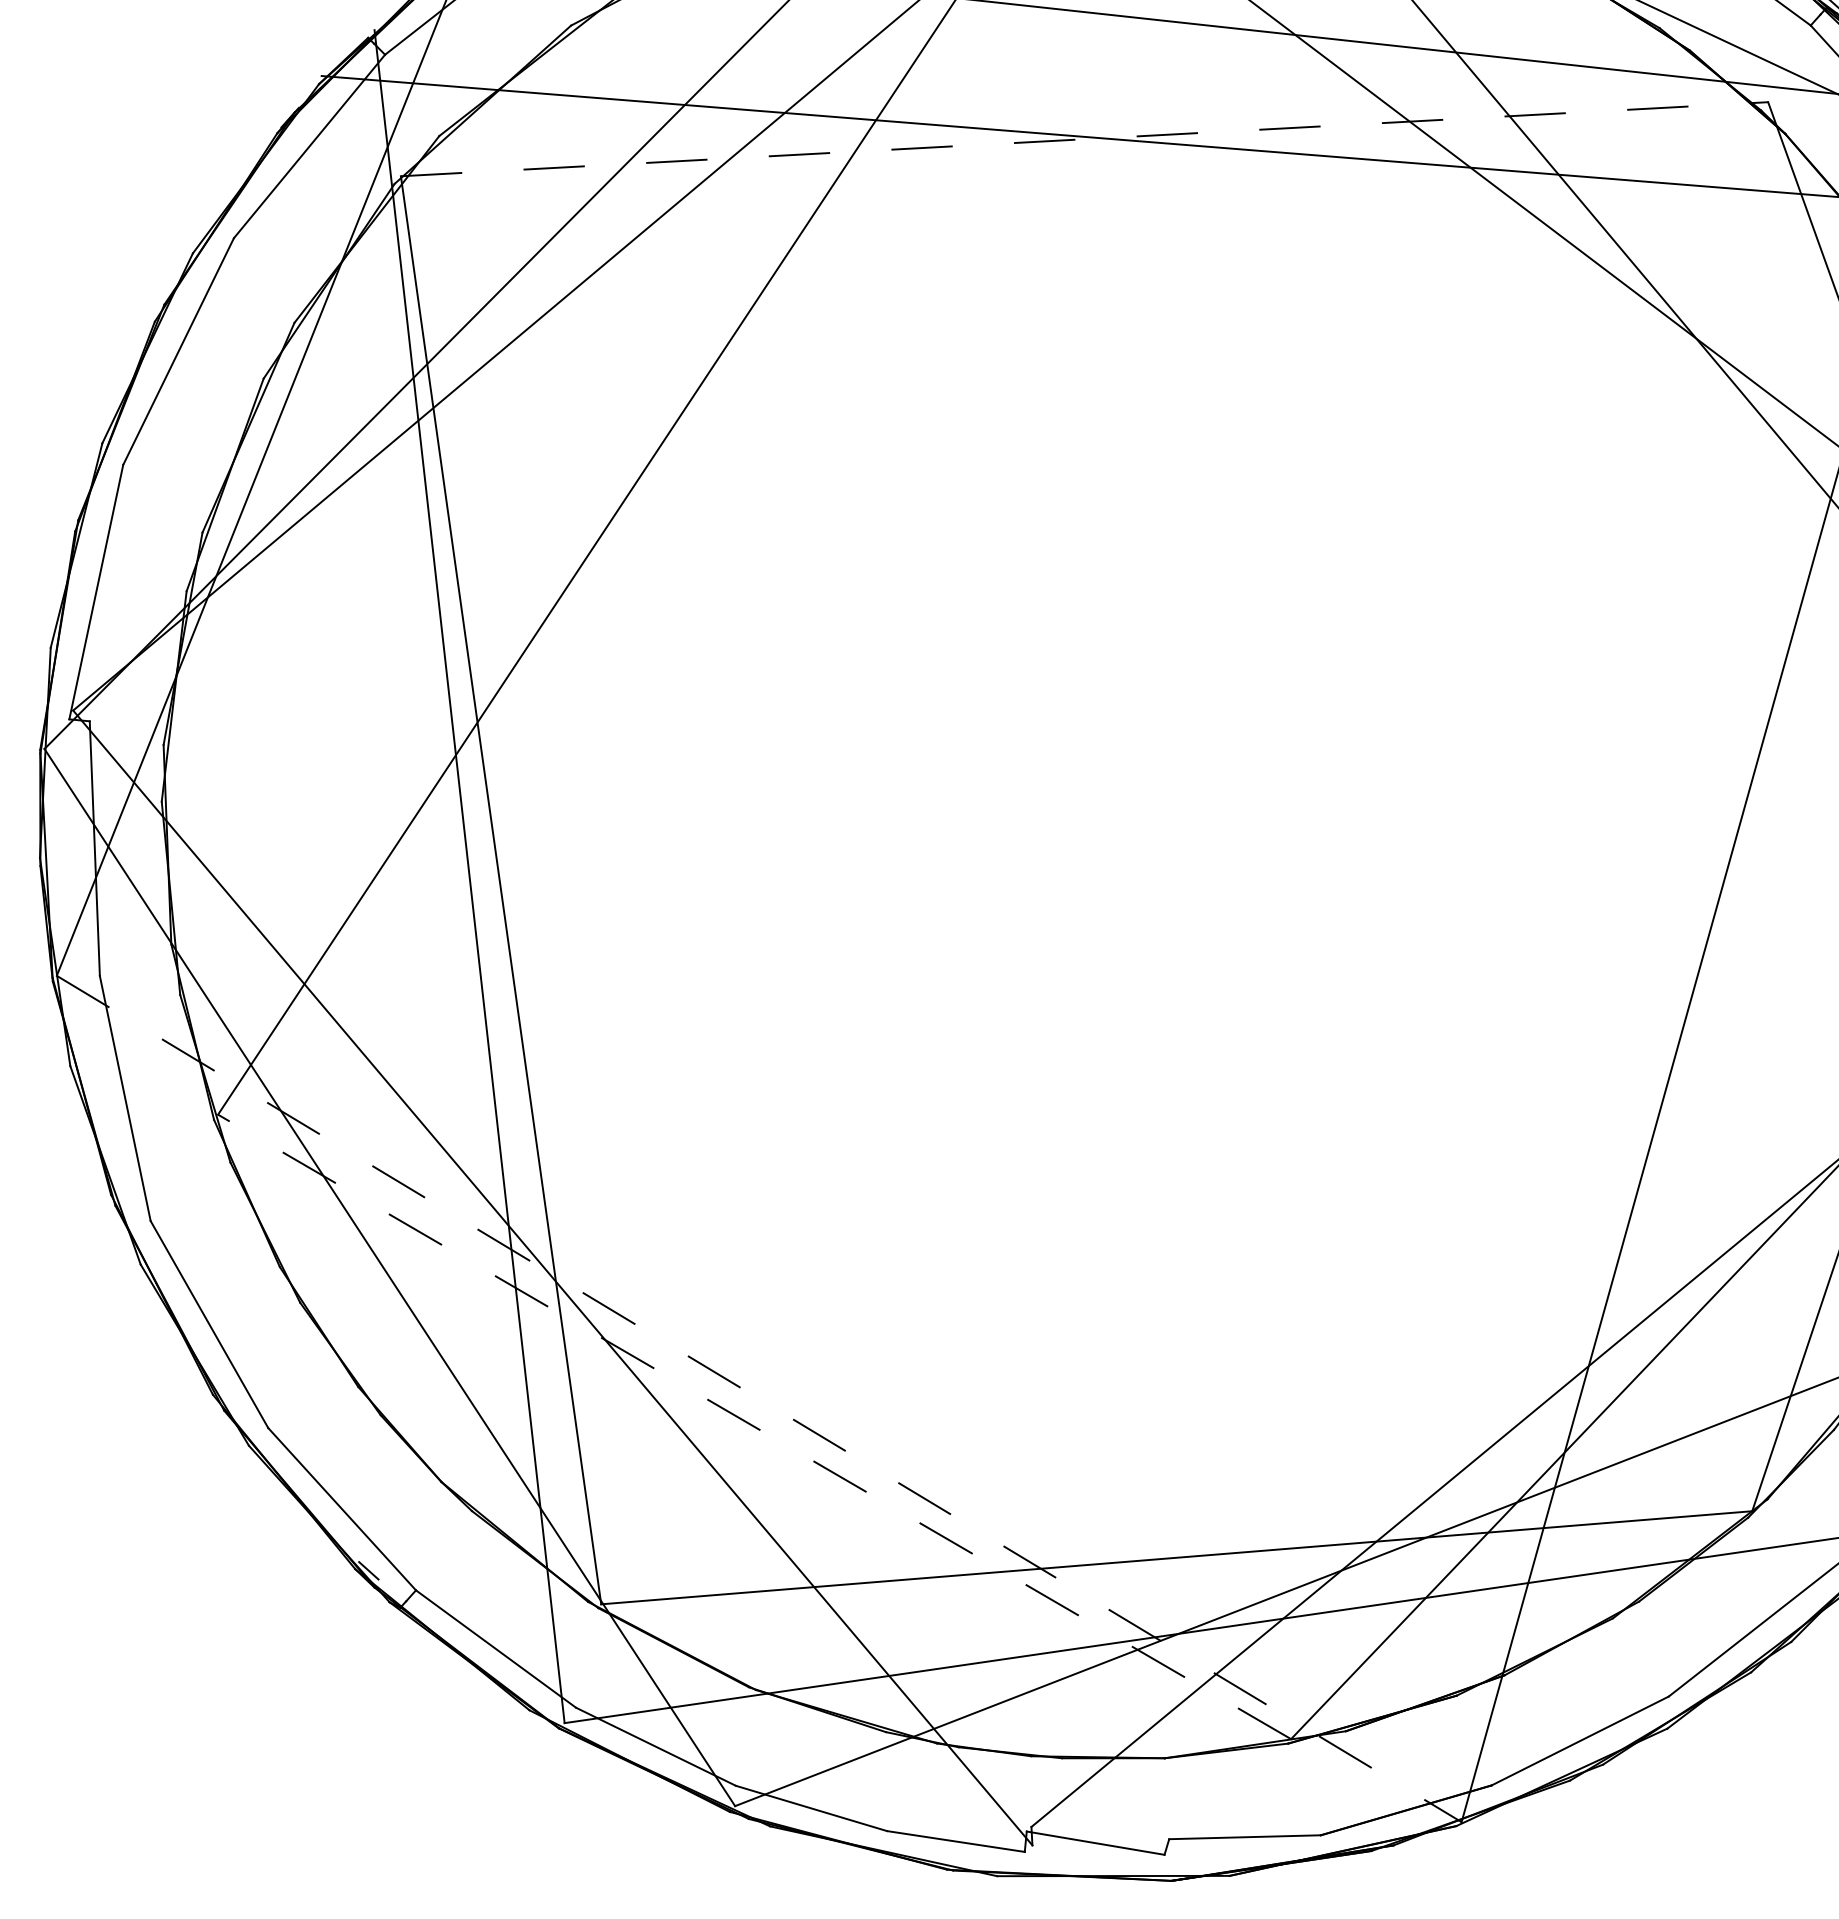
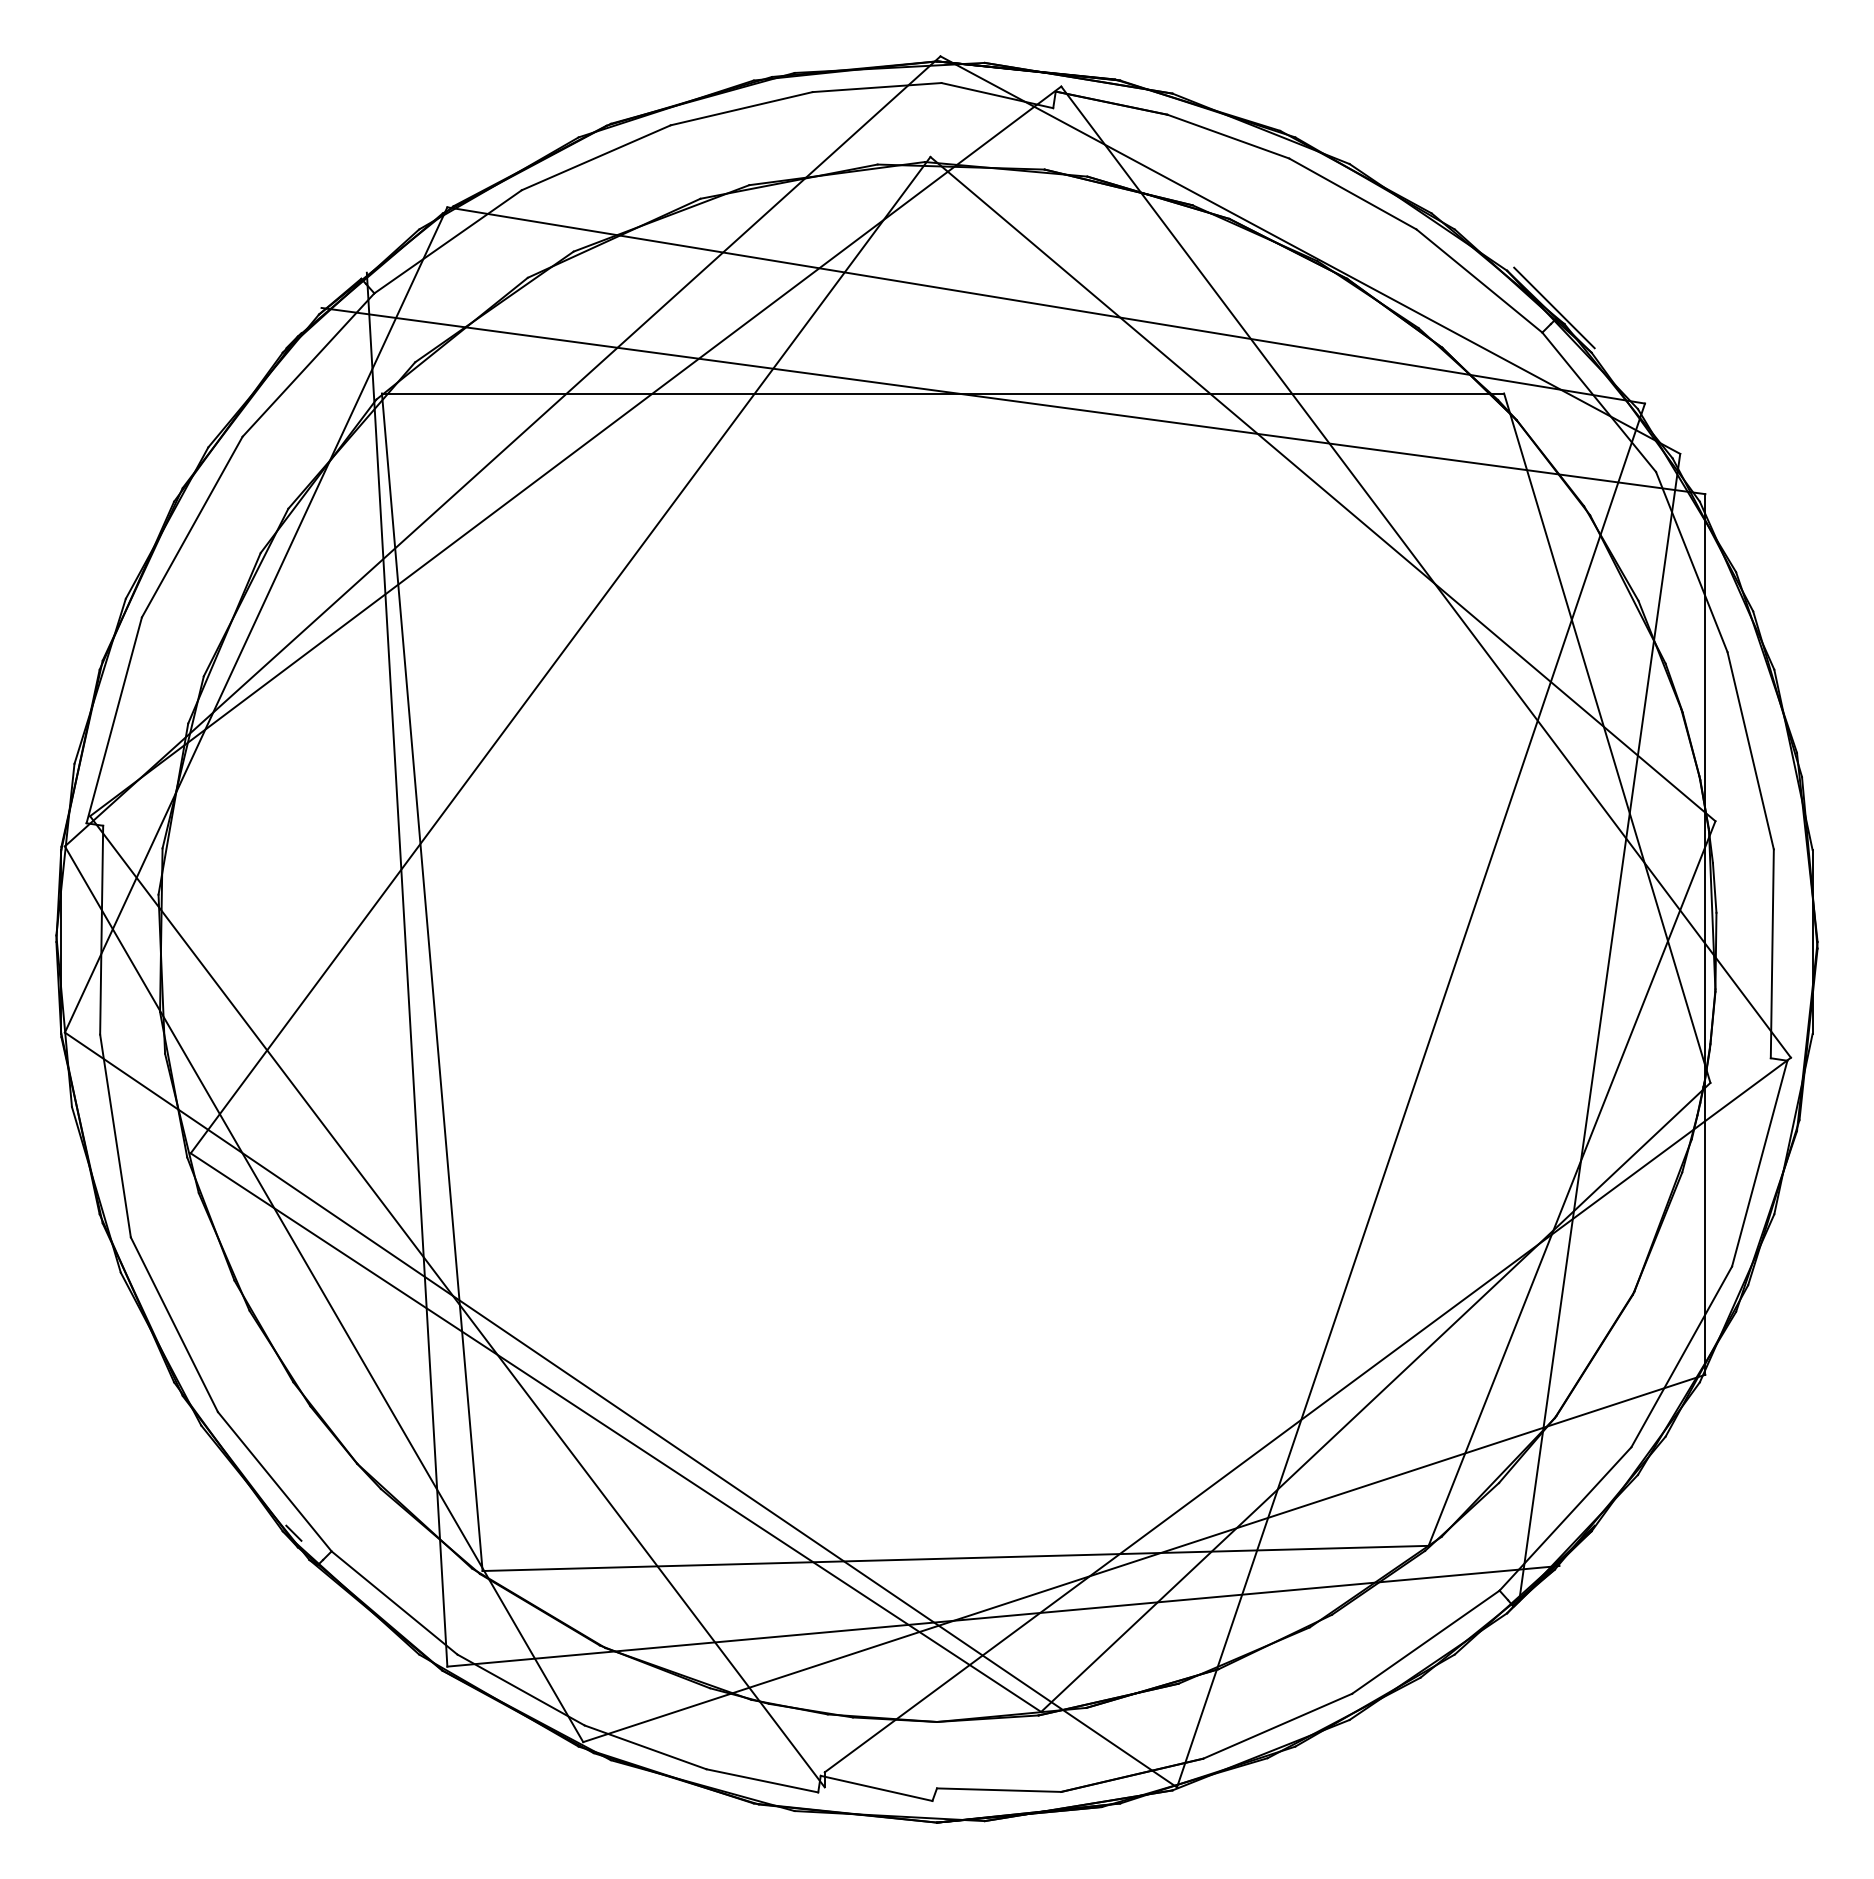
line: (1085, 139) -> (943, 393), dashed -> solid
line: (759, 1399) -> (621, 1410), dashed -> solid
line: (754, 1426) -> (615, 1432), dashed -> solid

